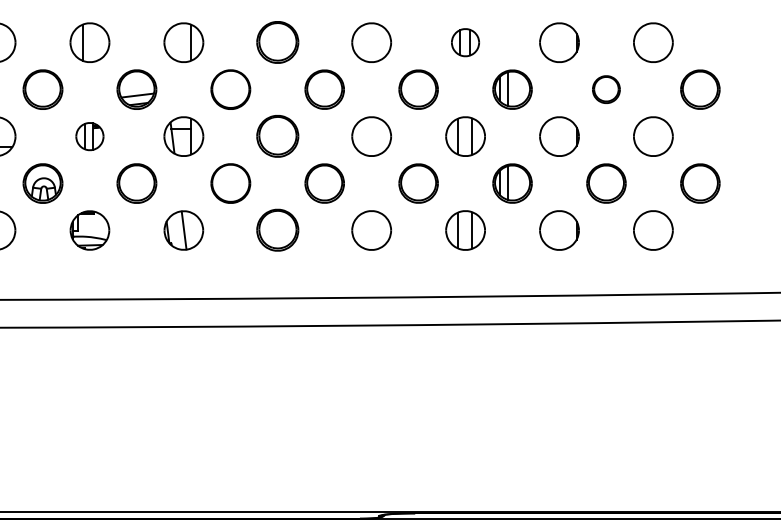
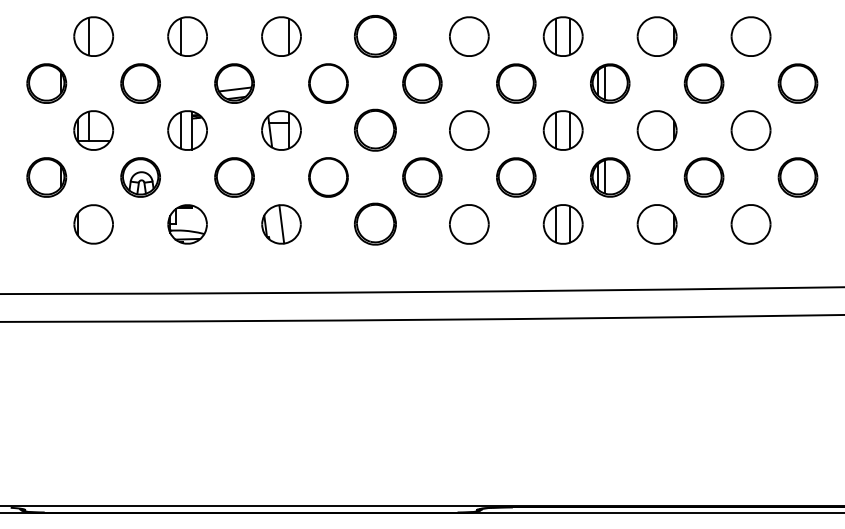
part: (464, 42) -> (562, 36), size x1.43
part: (605, 89) -> (703, 83), size x1.43
part: (89, 136) -> (187, 130), size x1.43

